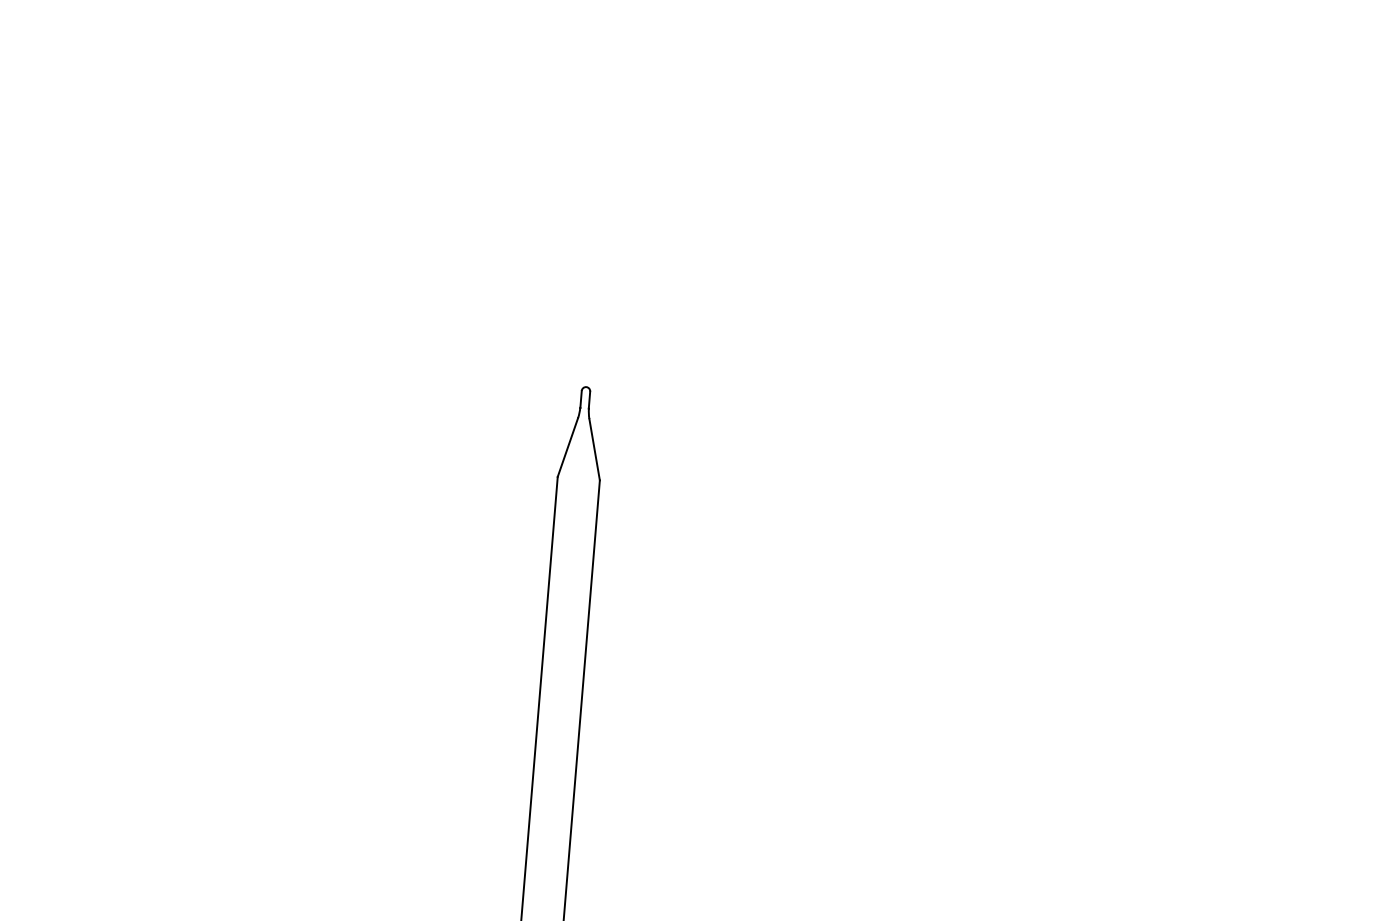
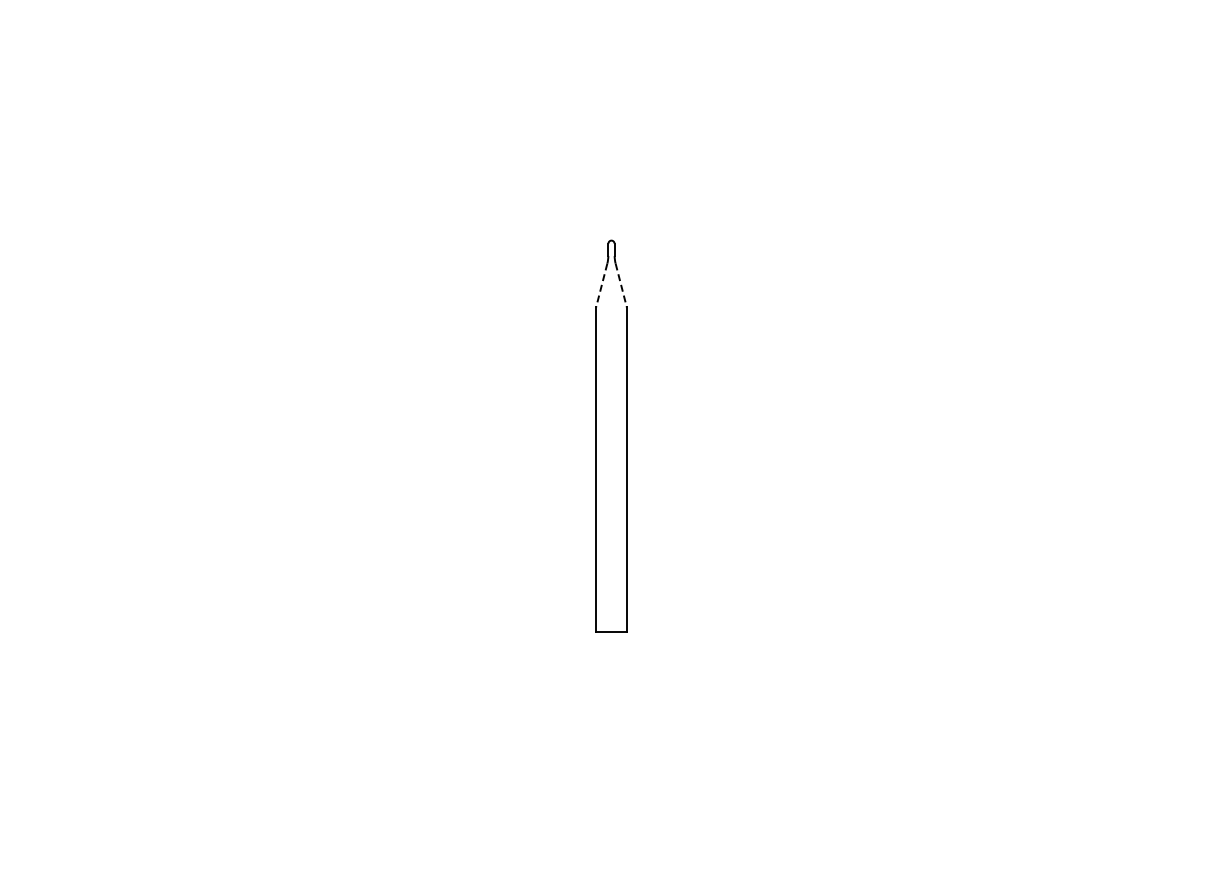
line: (567, 447) -> (601, 285), solid -> dashed
line: (594, 449) -> (621, 285), solid -> dashed

